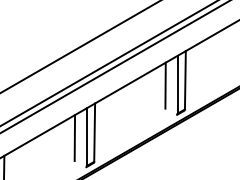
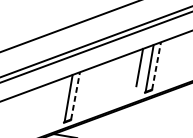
line: (185, 79) -> (156, 65), solid -> dashed
line: (94, 132) -> (75, 95), solid -> dashed
line: (74, 138) -> (58, 97), removed

